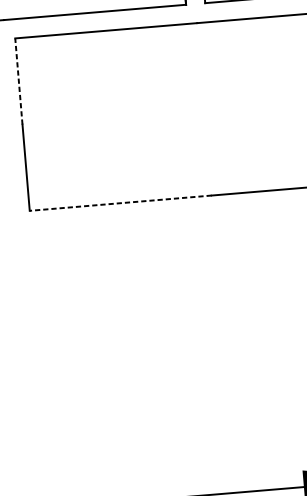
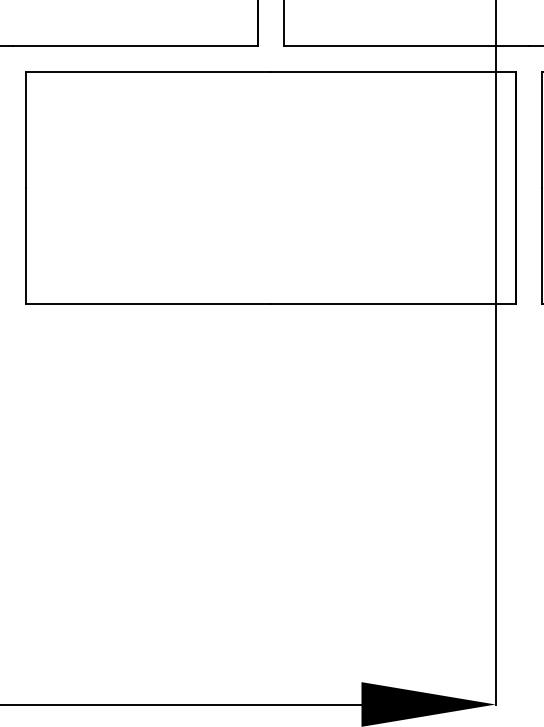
line: (18, 81) -> (25, 129), dashed -> solid
line: (120, 203) -> (148, 304), dashed -> solid

